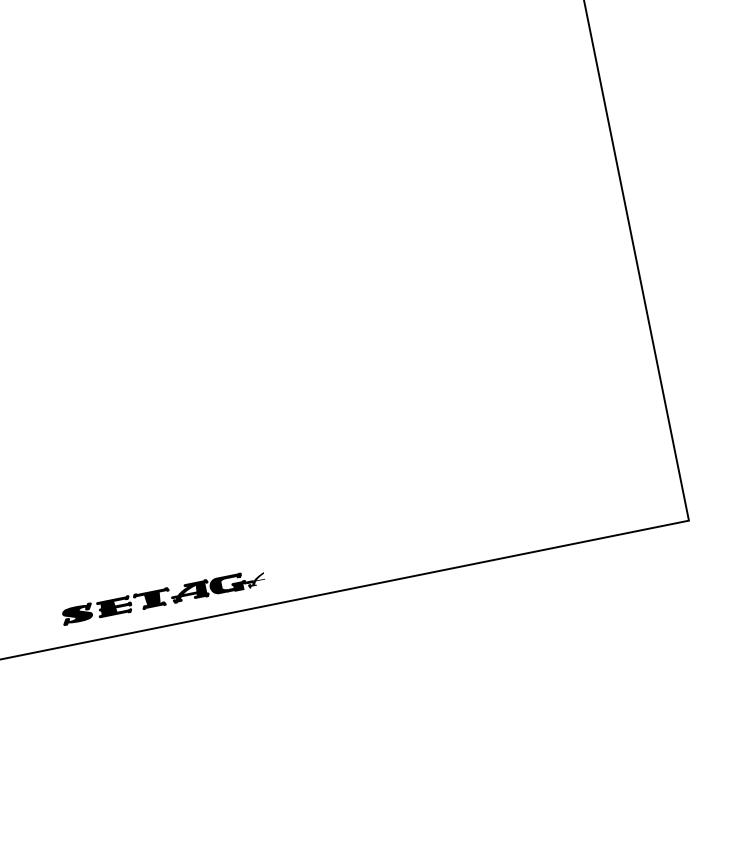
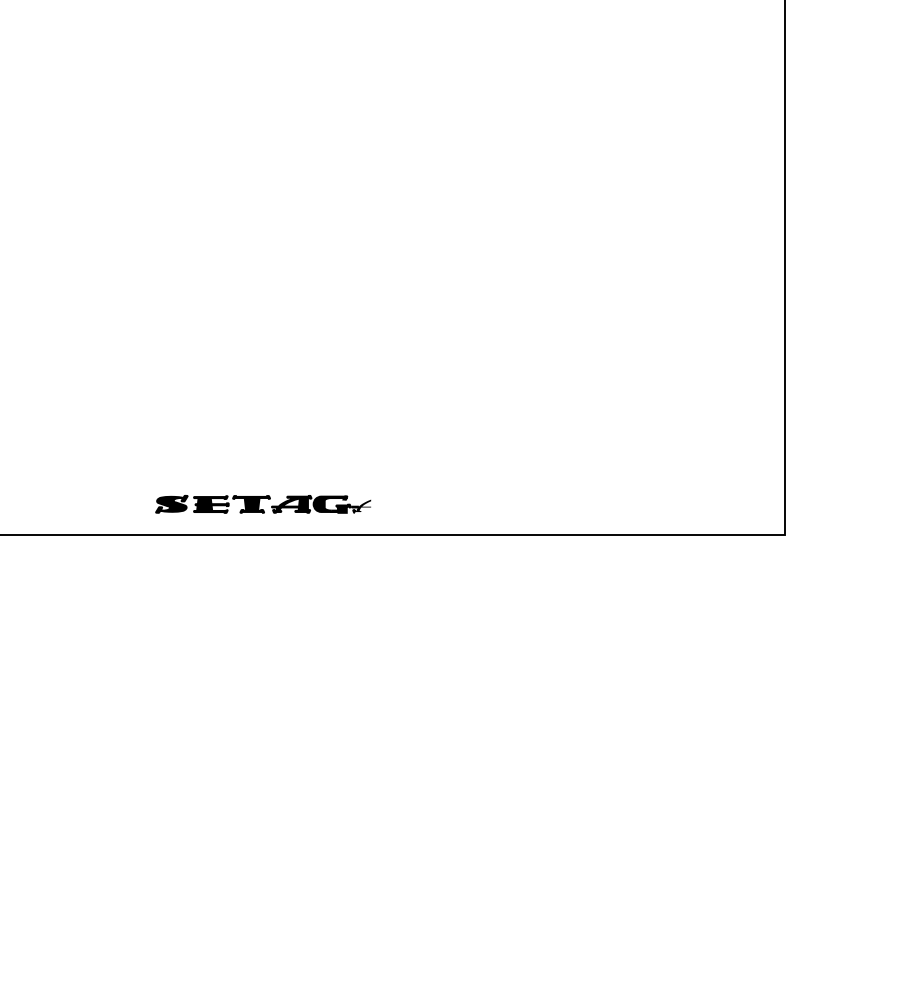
part: (163, 596) -> (263, 503), moved

